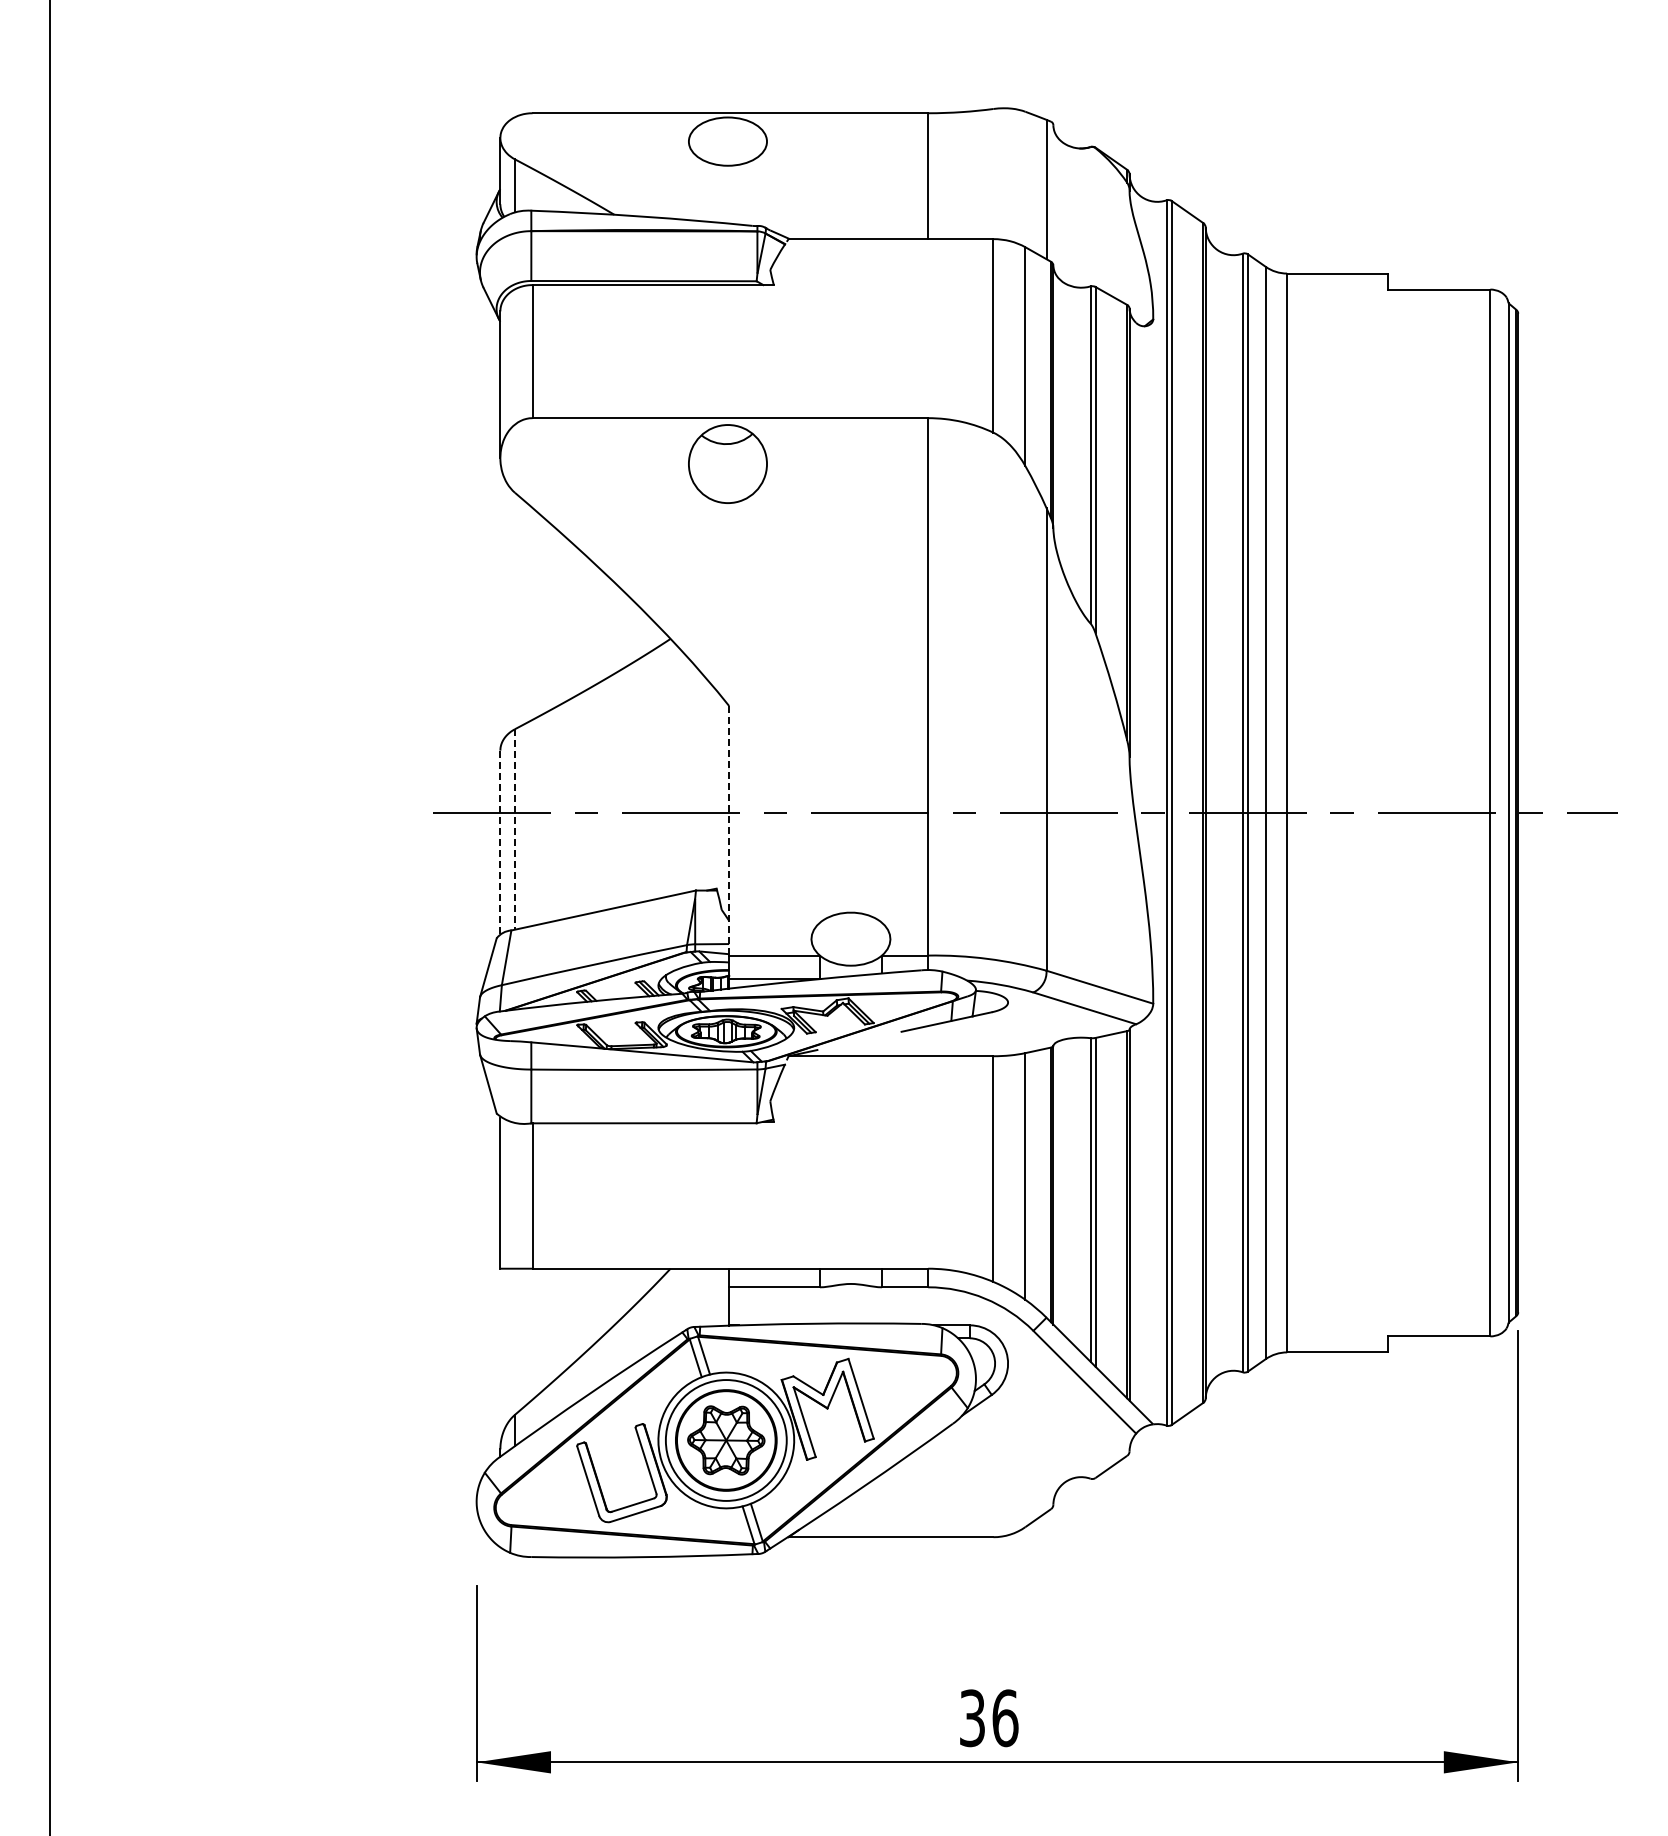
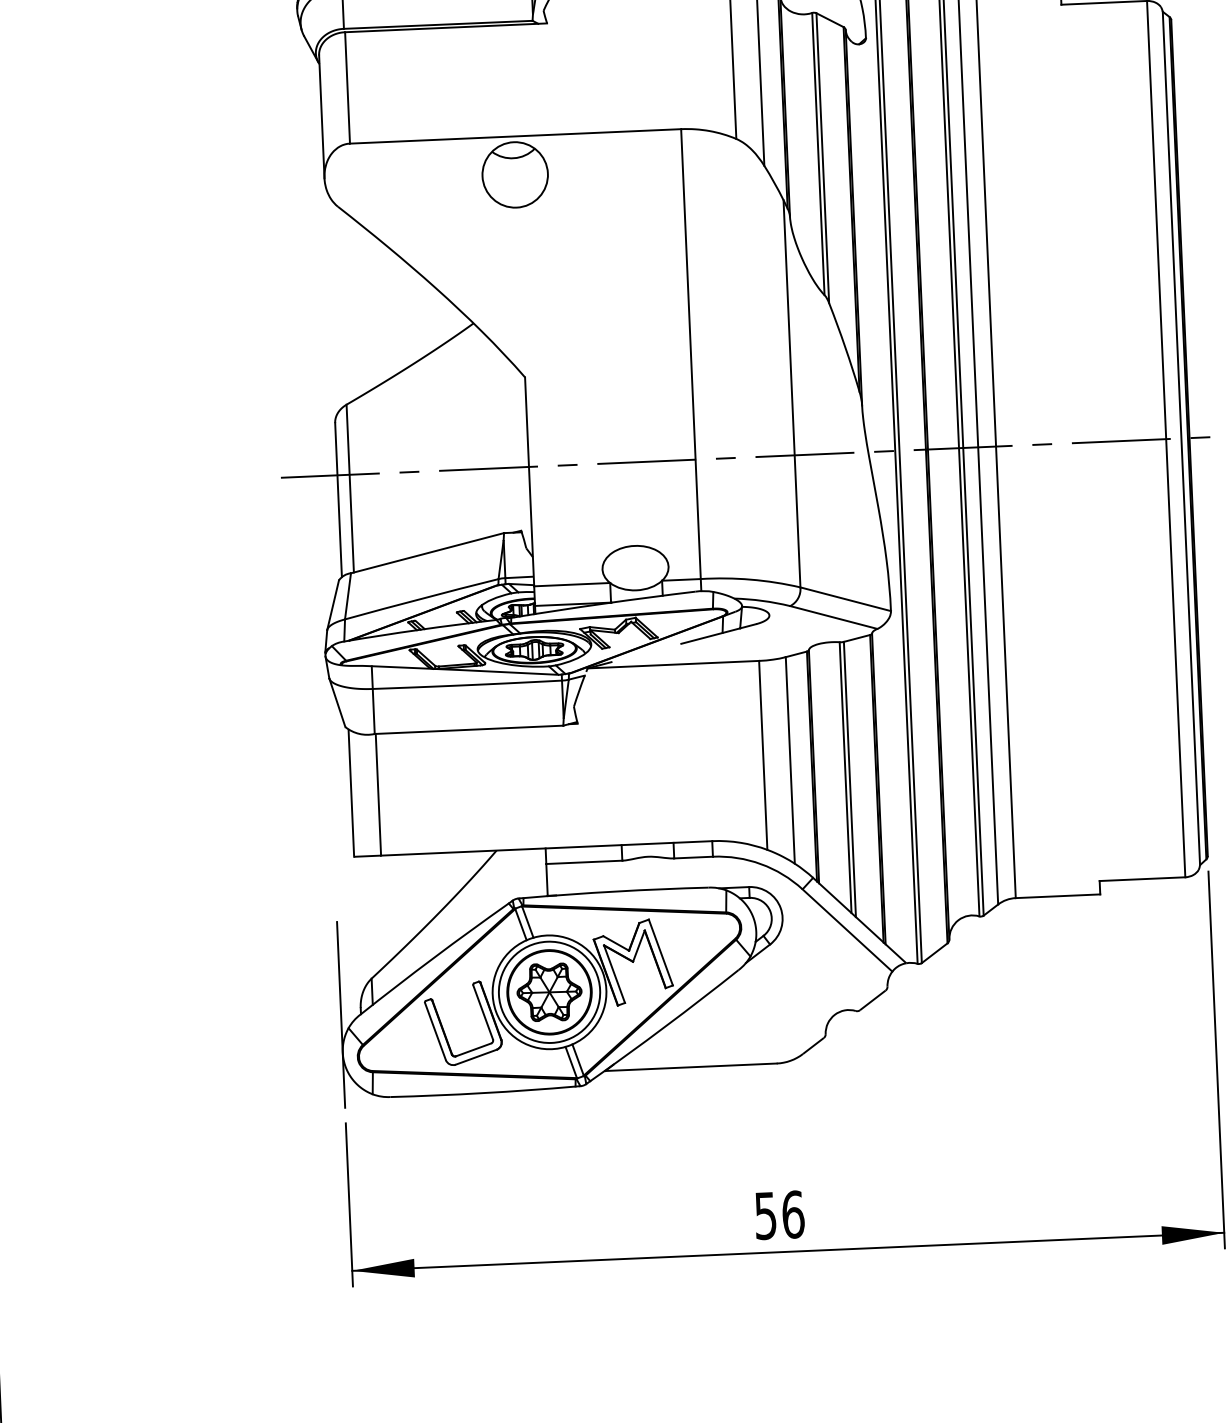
line: (514, 830) -> (349, 489), dashed -> solid
line: (729, 830) -> (529, 481), dashed -> solid
line: (500, 842) -> (338, 500), dashed -> solid
line: (476, 1456) -> (341, 1014), added
text: (972, 1717) -> (765, 1215), 36 -> 56

